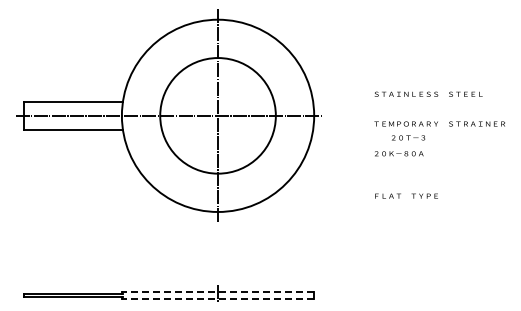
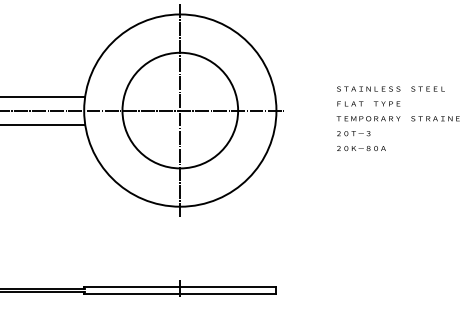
text: (408, 137) -> (353, 133), moved
text: (406, 195) -> (368, 103), moved
line: (217, 292) -> (179, 287), dashed -> solid
line: (217, 299) -> (179, 294), dashed -> solid

